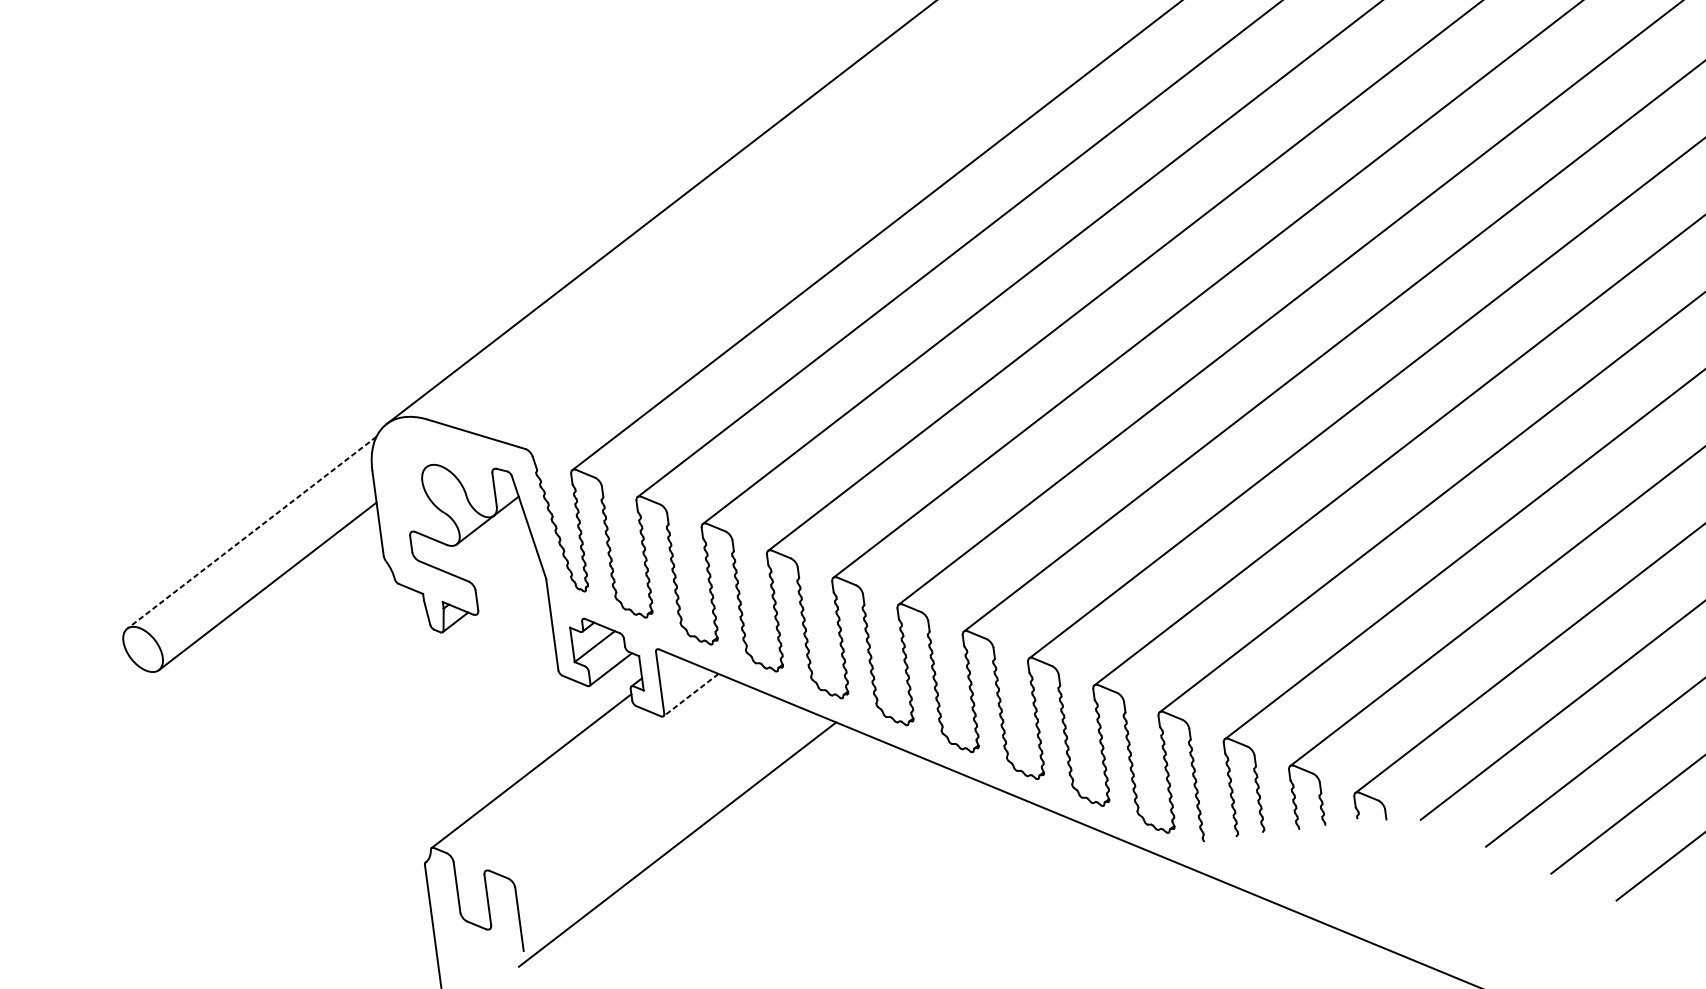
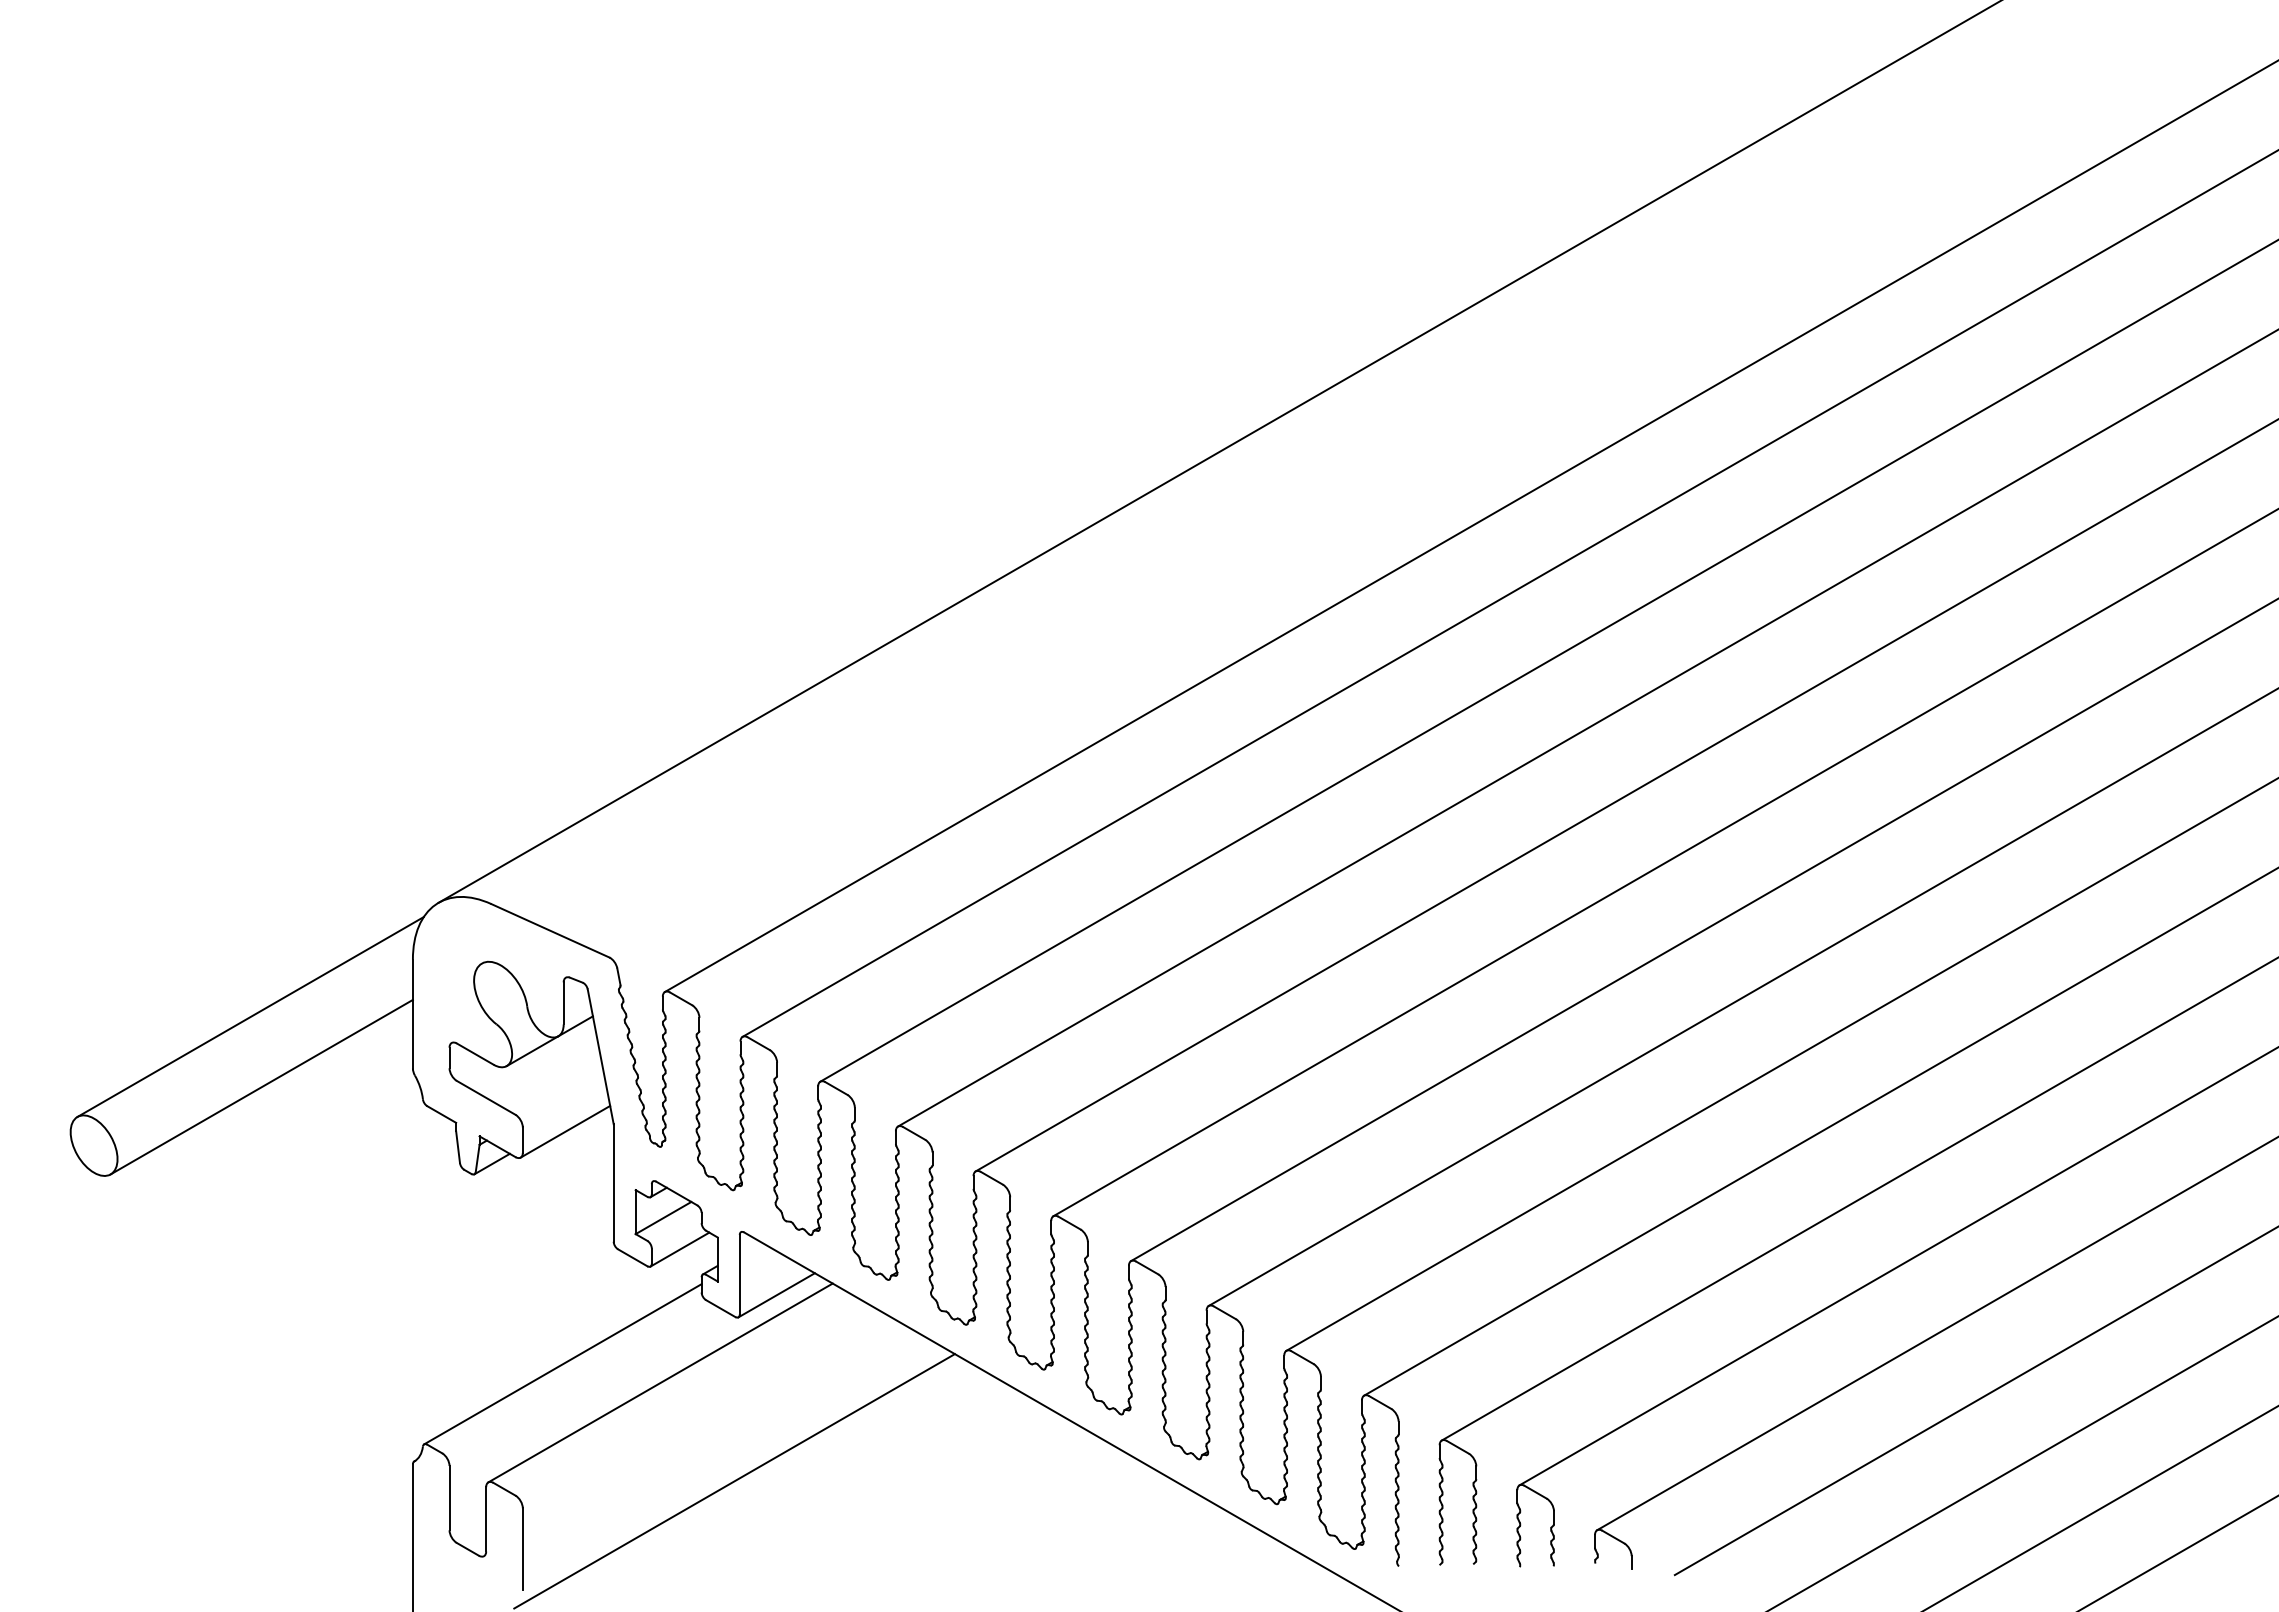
line: (251, 532) -> (250, 1016), dashed -> solid
line: (509, 589) -> (565, 1131), added
line: (690, 695) -> (776, 1295), dashed -> solid
line: (609, 775) -> (660, 1382), added

